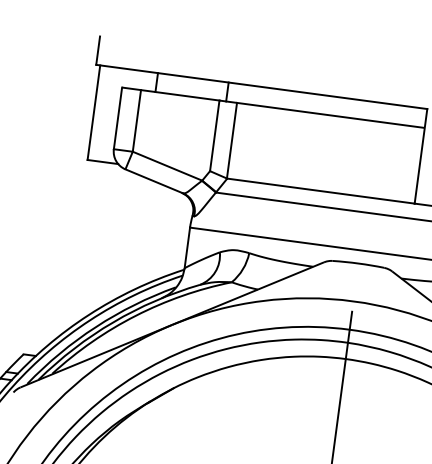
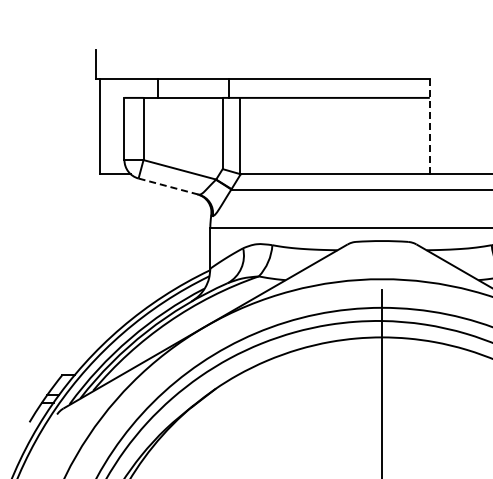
line: (420, 156) -> (429, 126), solid -> dashed
line: (155, 181) -> (169, 186), solid -> dashed

